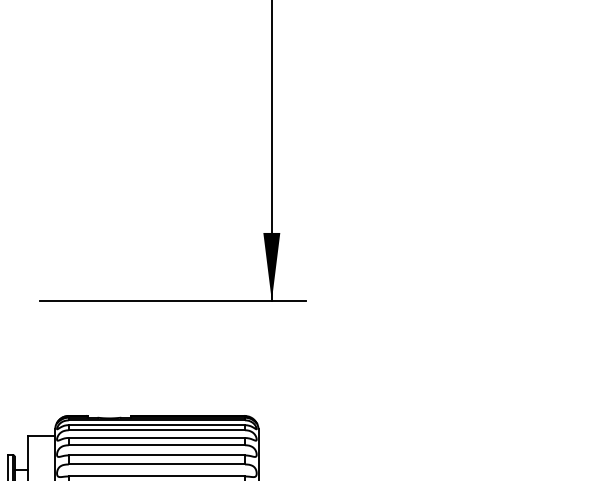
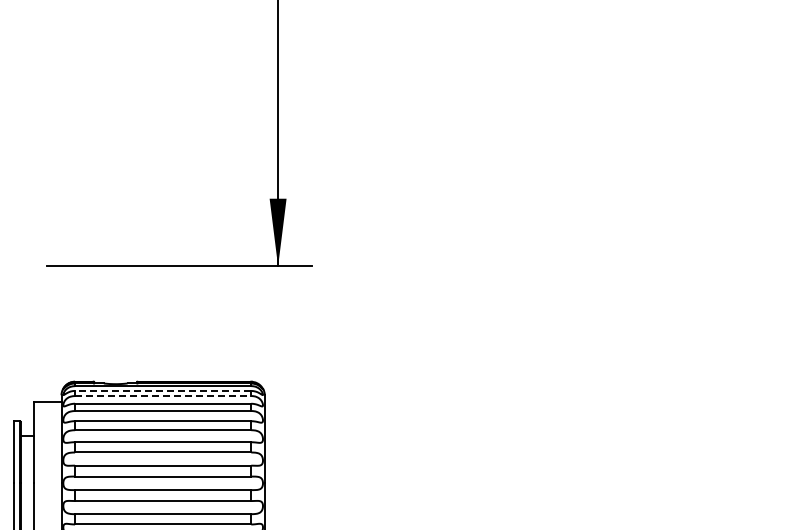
line: (156, 424) -> (162, 390), solid -> dashed
line: (157, 430) -> (163, 396), solid -> dashed

